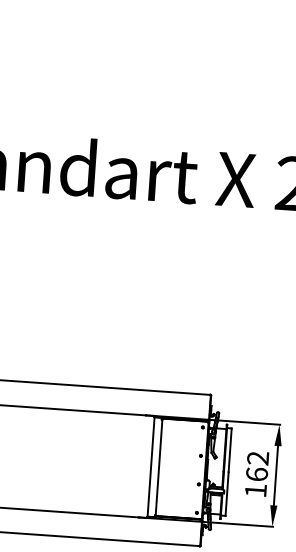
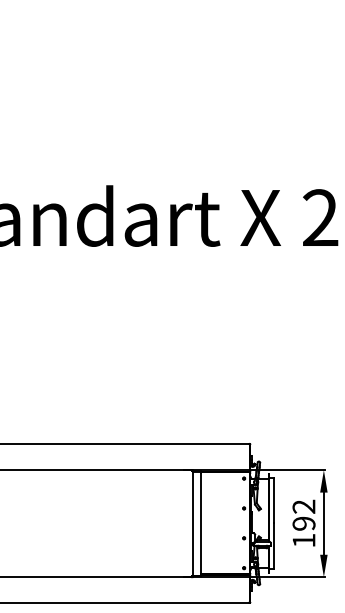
text: (256, 474) -> (303, 523), 162 -> 192

